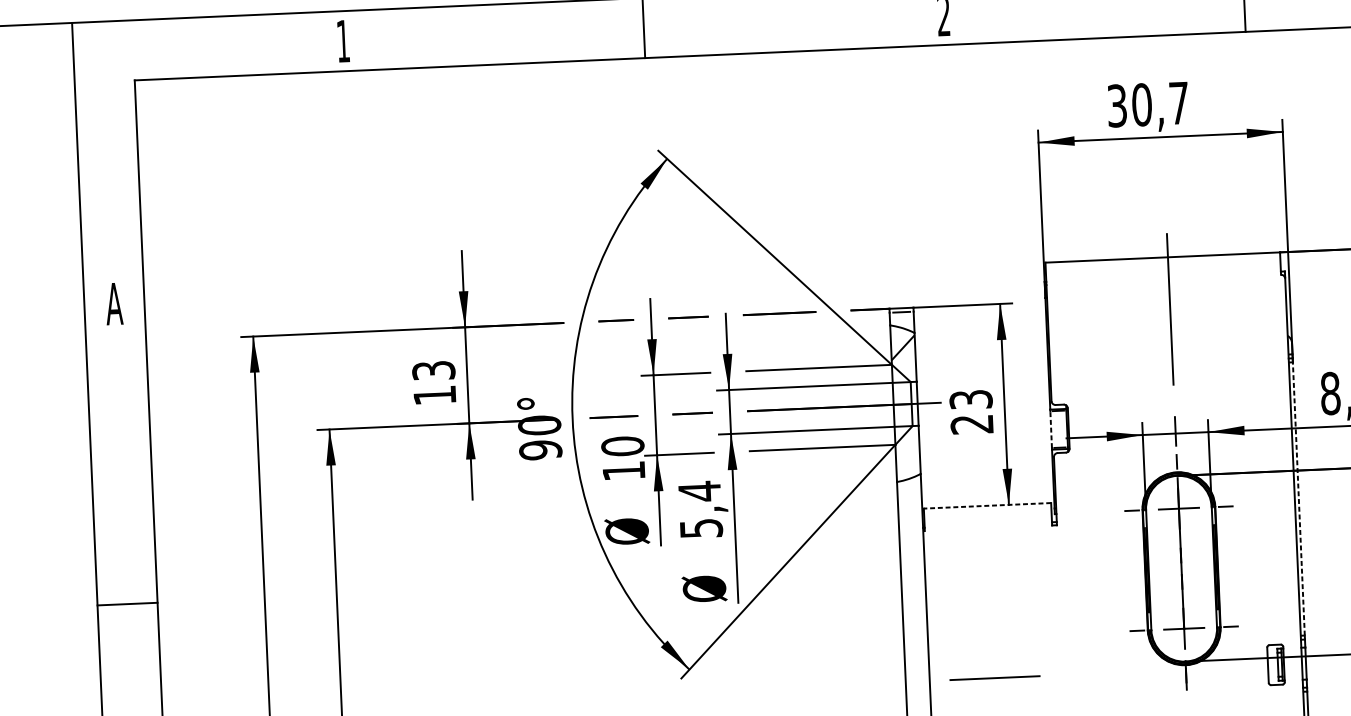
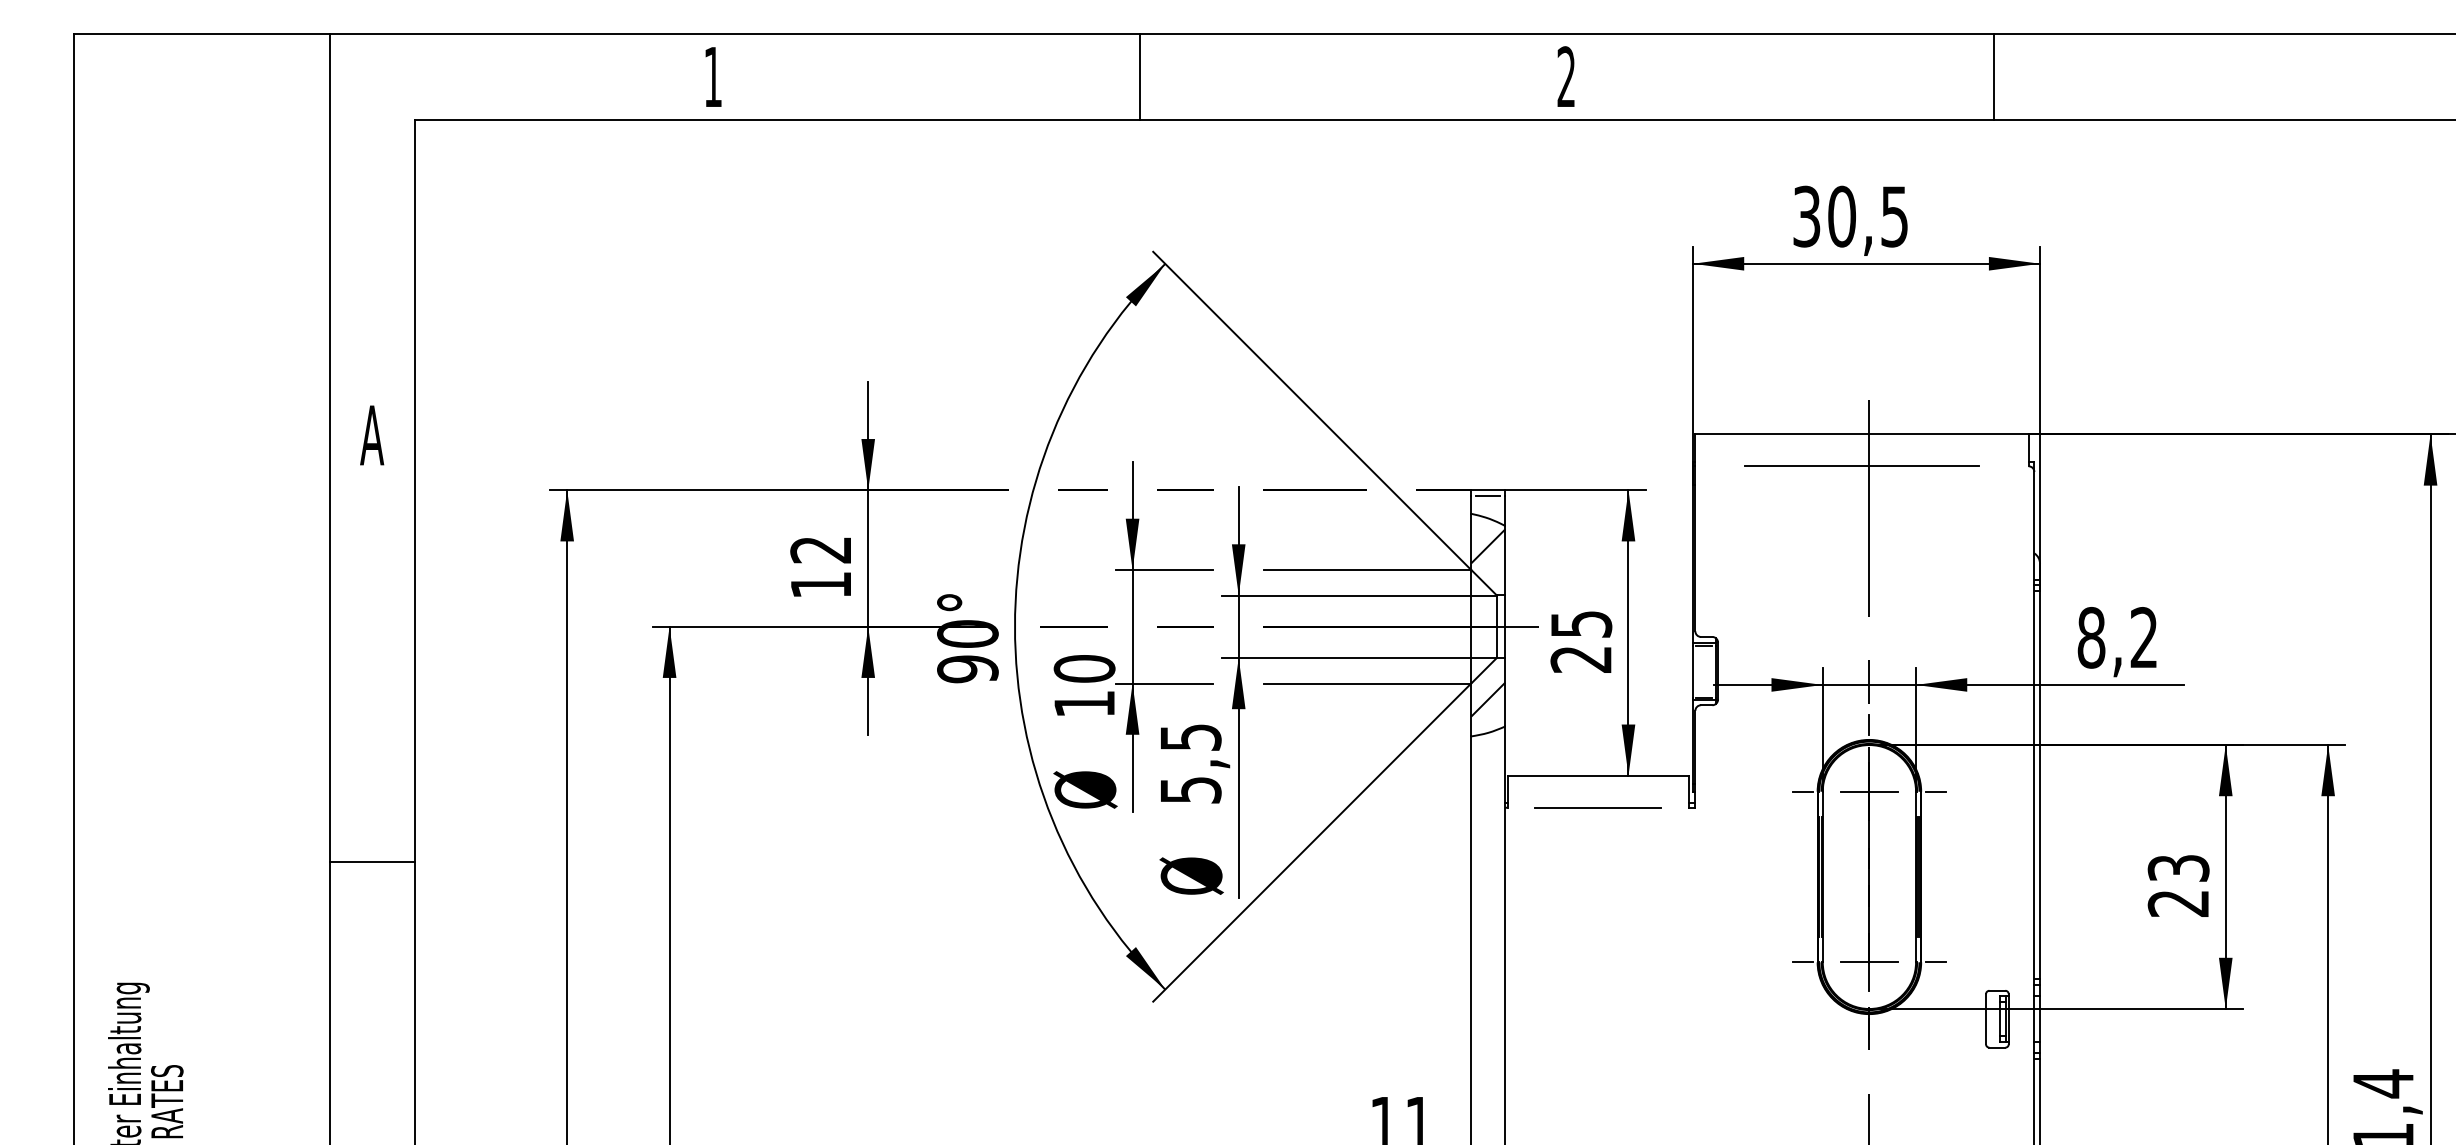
text: (1178, 103) -> (1894, 216), 30,7 -> 30,5
line: (1163, 280) -> (1861, 466), added
text: (434, 370) -> (821, 549), 13 -> 12
text: (970, 399) -> (1580, 624), 23 -> 25
line: (1051, 429) -> (1693, 671), dashed -> solid
hatch: (908, 455) -> (1488, 699), added
text: (700, 491) -> (1191, 737), 5,4 -> 5,5
line: (1299, 498) -> (2040, 784), dashed -> solid
line: (987, 505) -> (1597, 775), dashed -> solid
line: (994, 678) -> (1597, 807), moved

